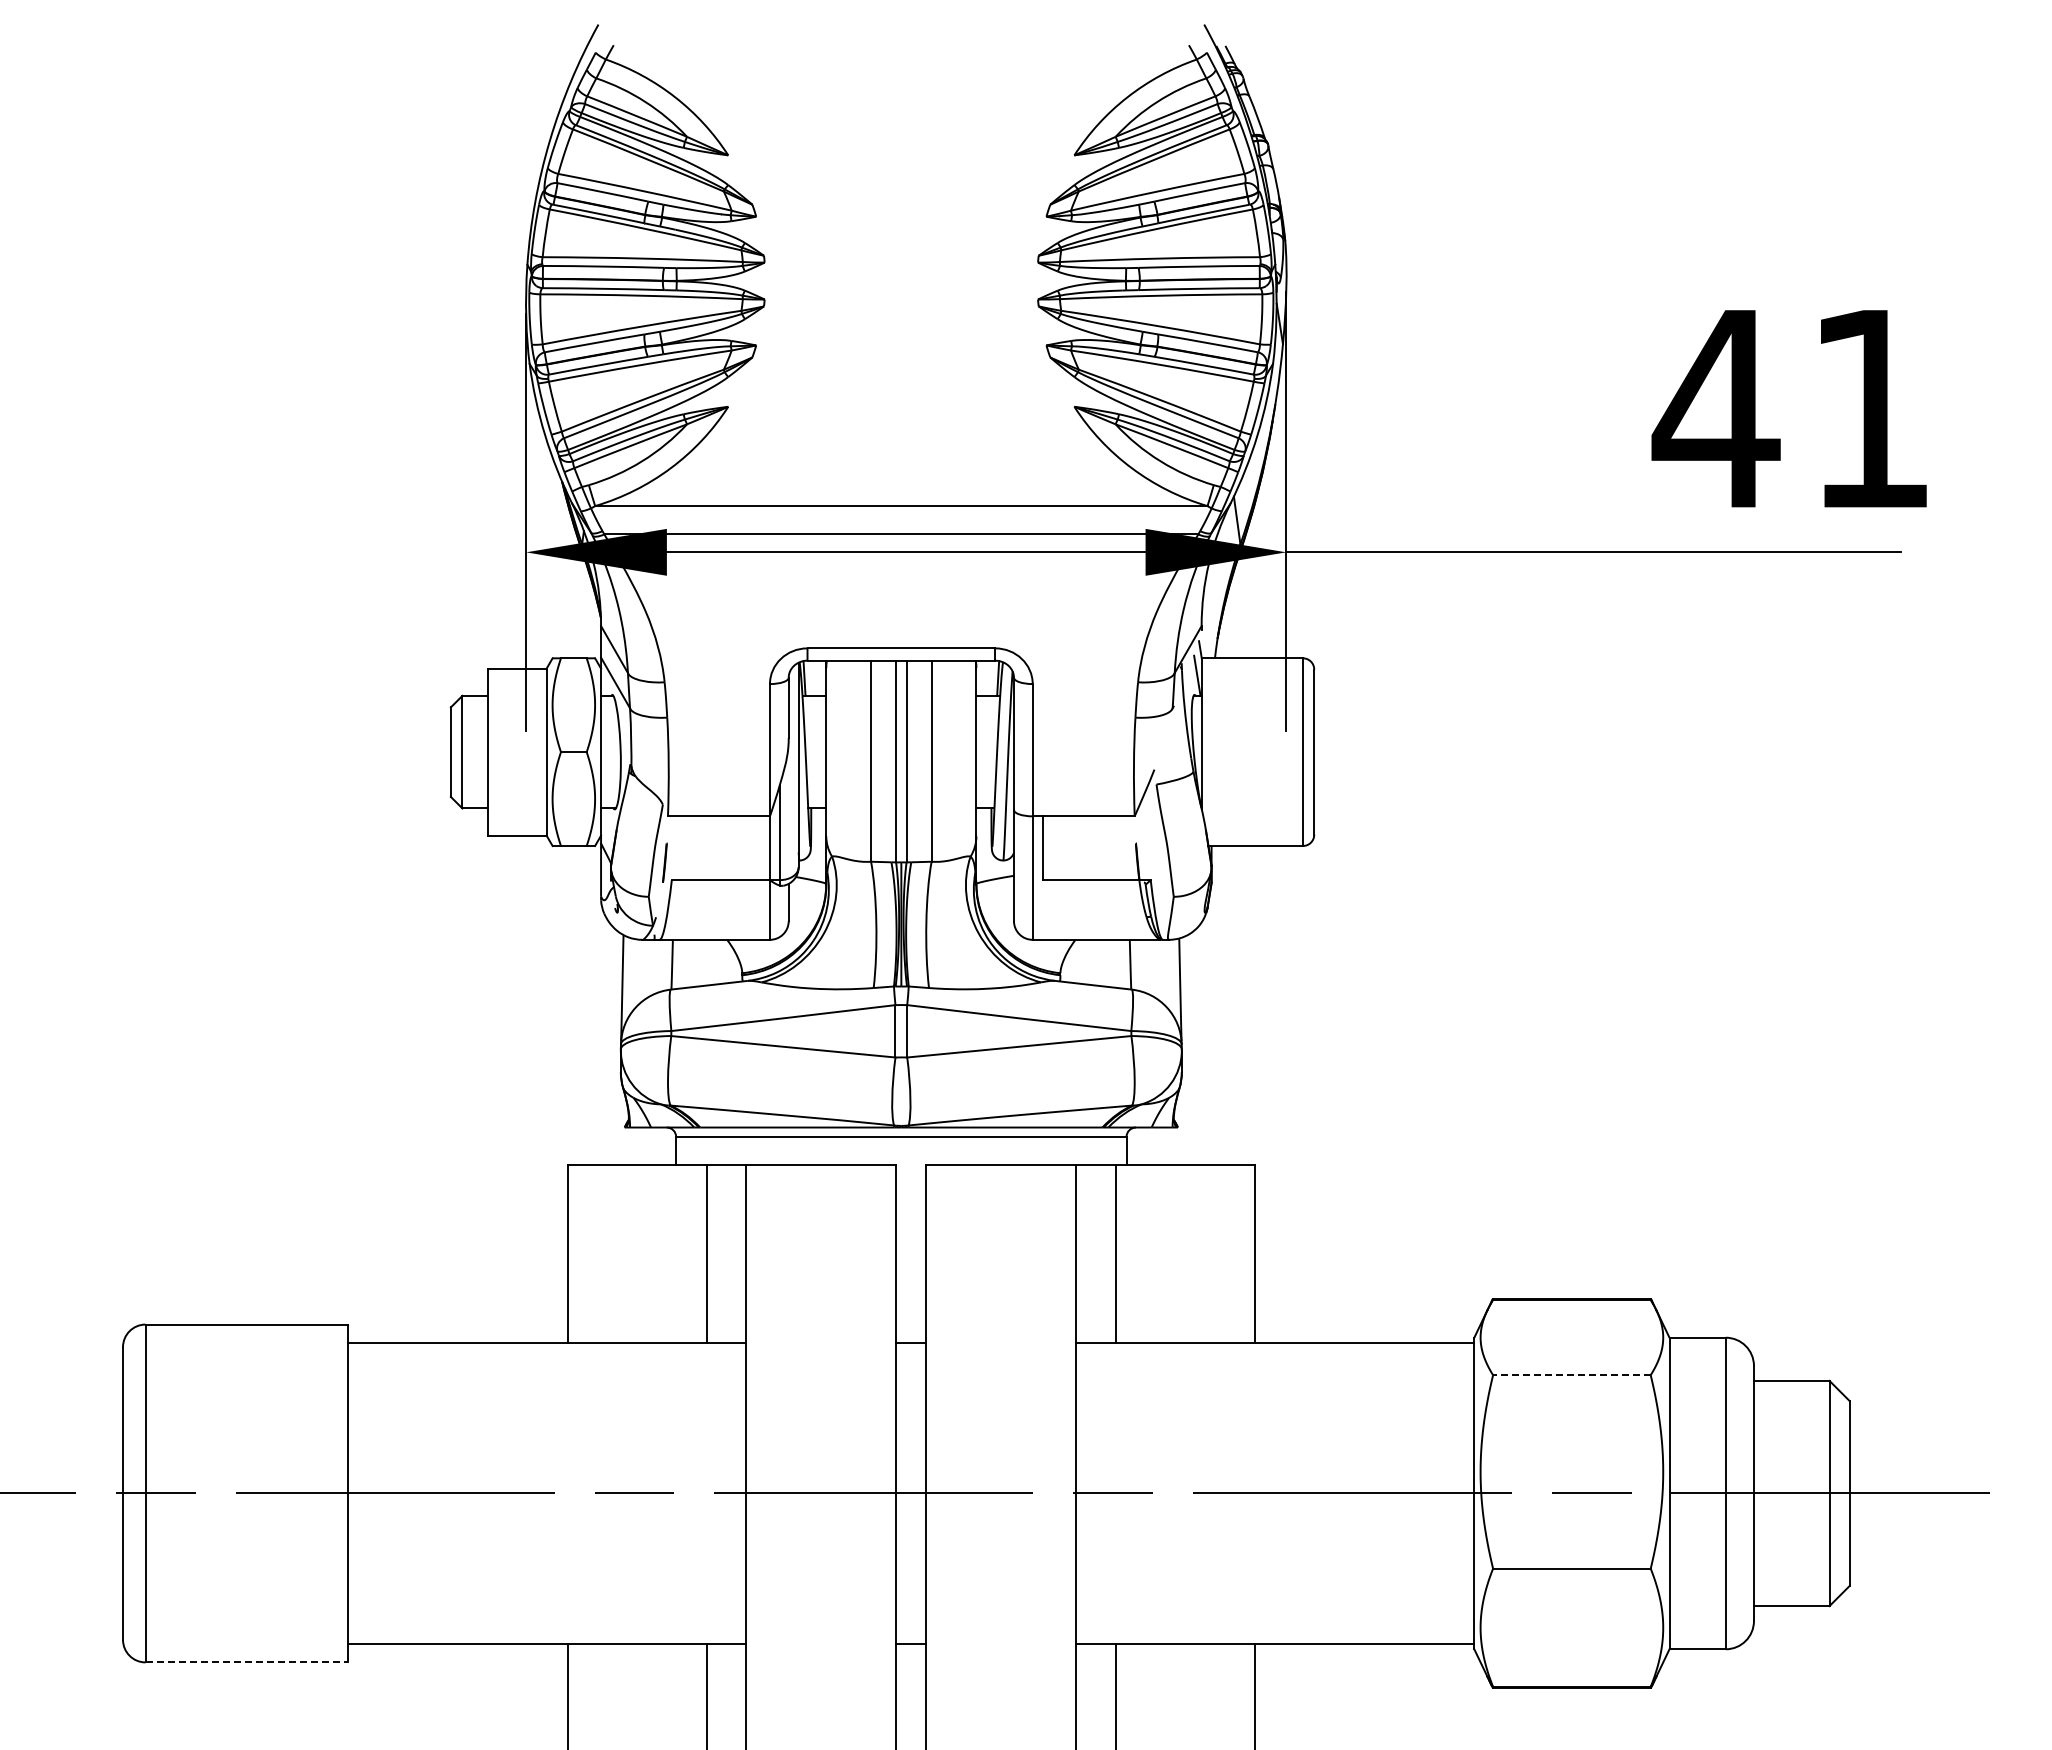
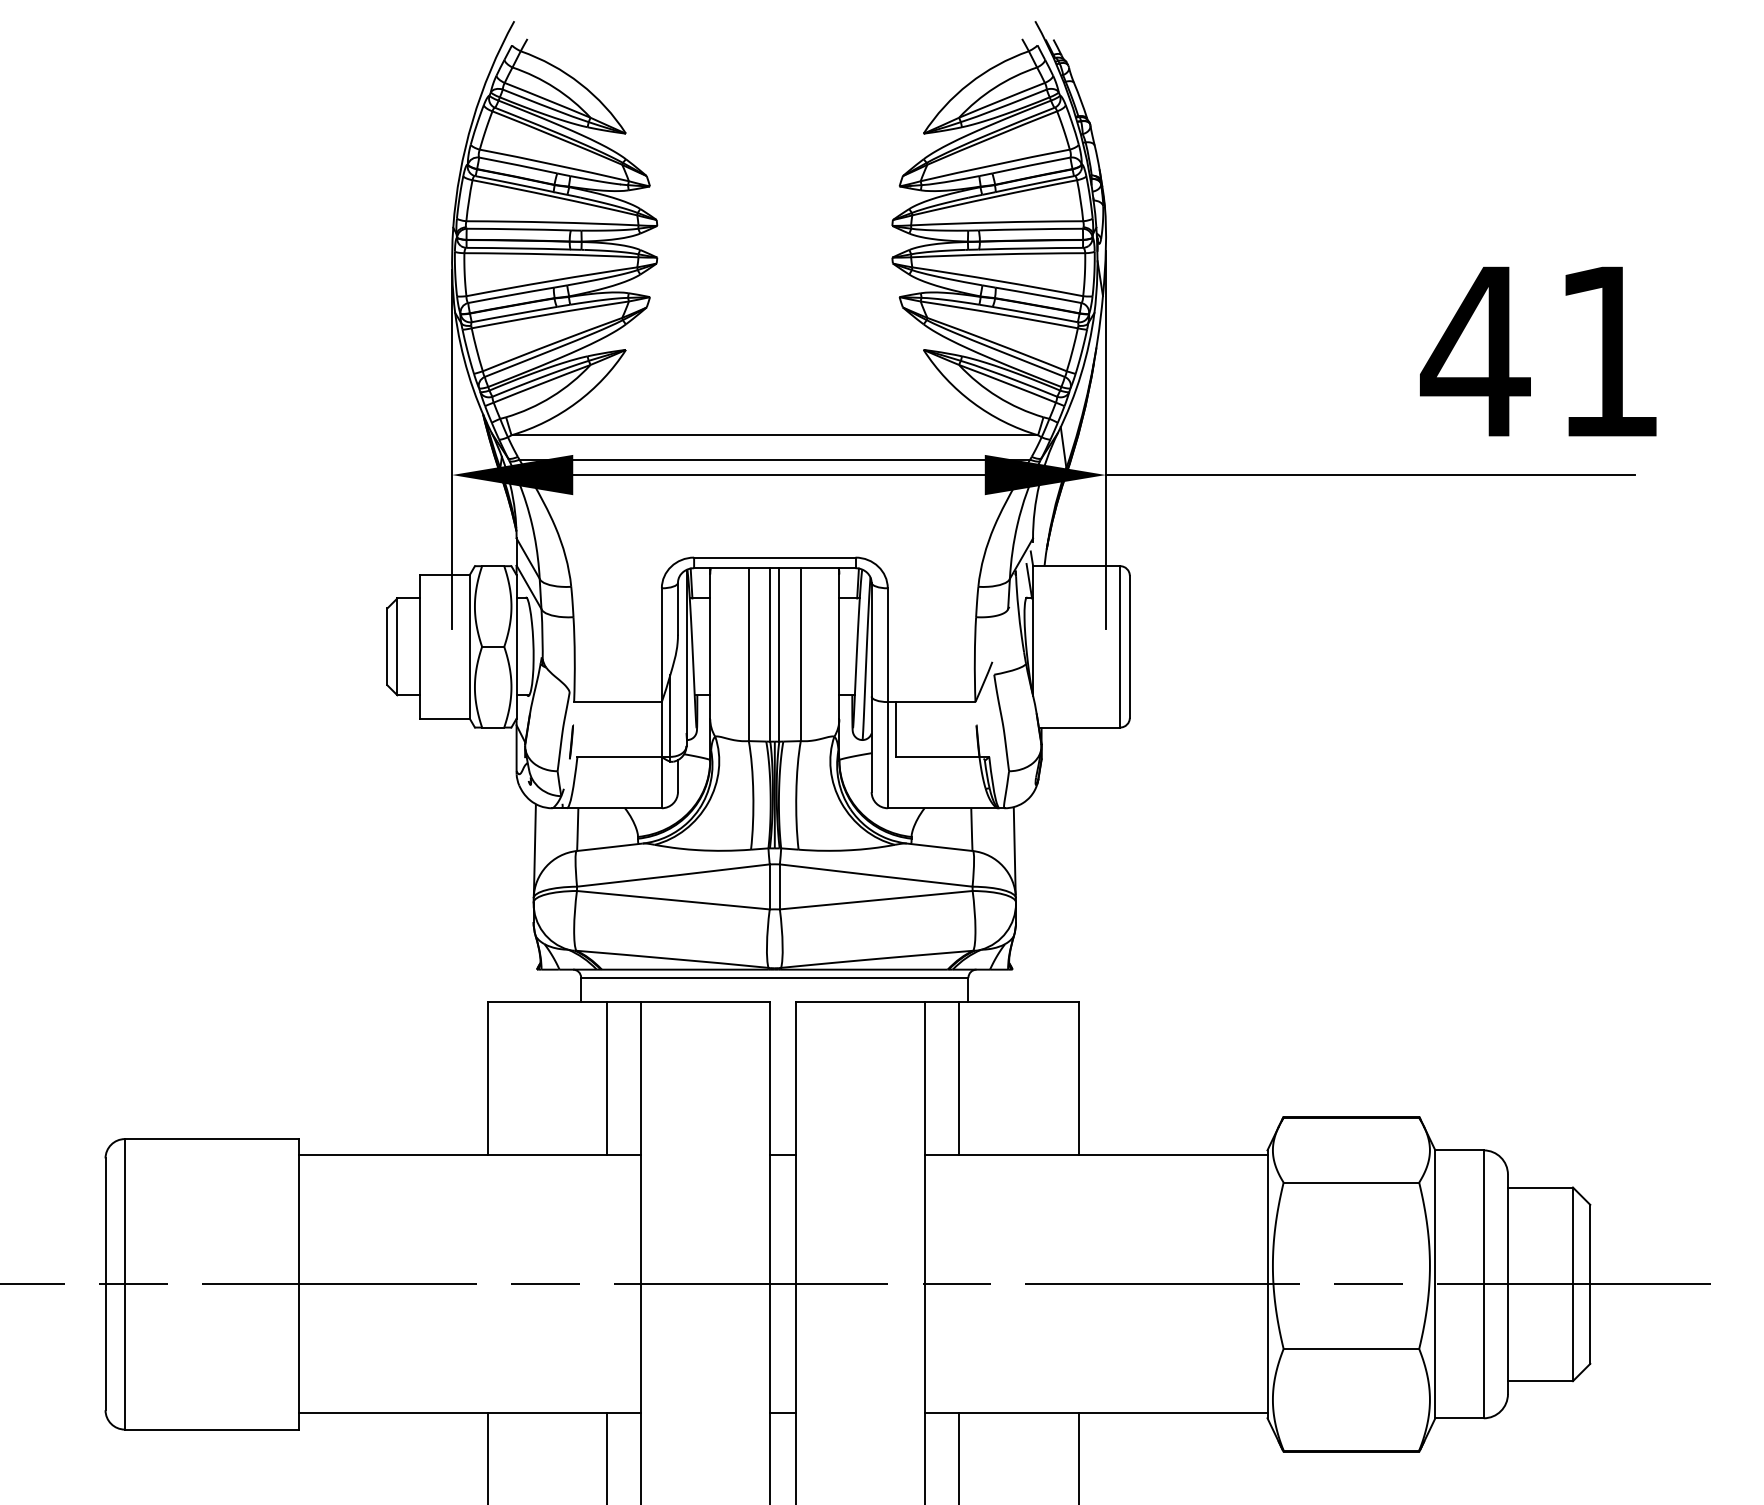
line: (1571, 1375) -> (1351, 1182), dashed -> solid
line: (247, 1662) -> (212, 1429), dashed -> solid

